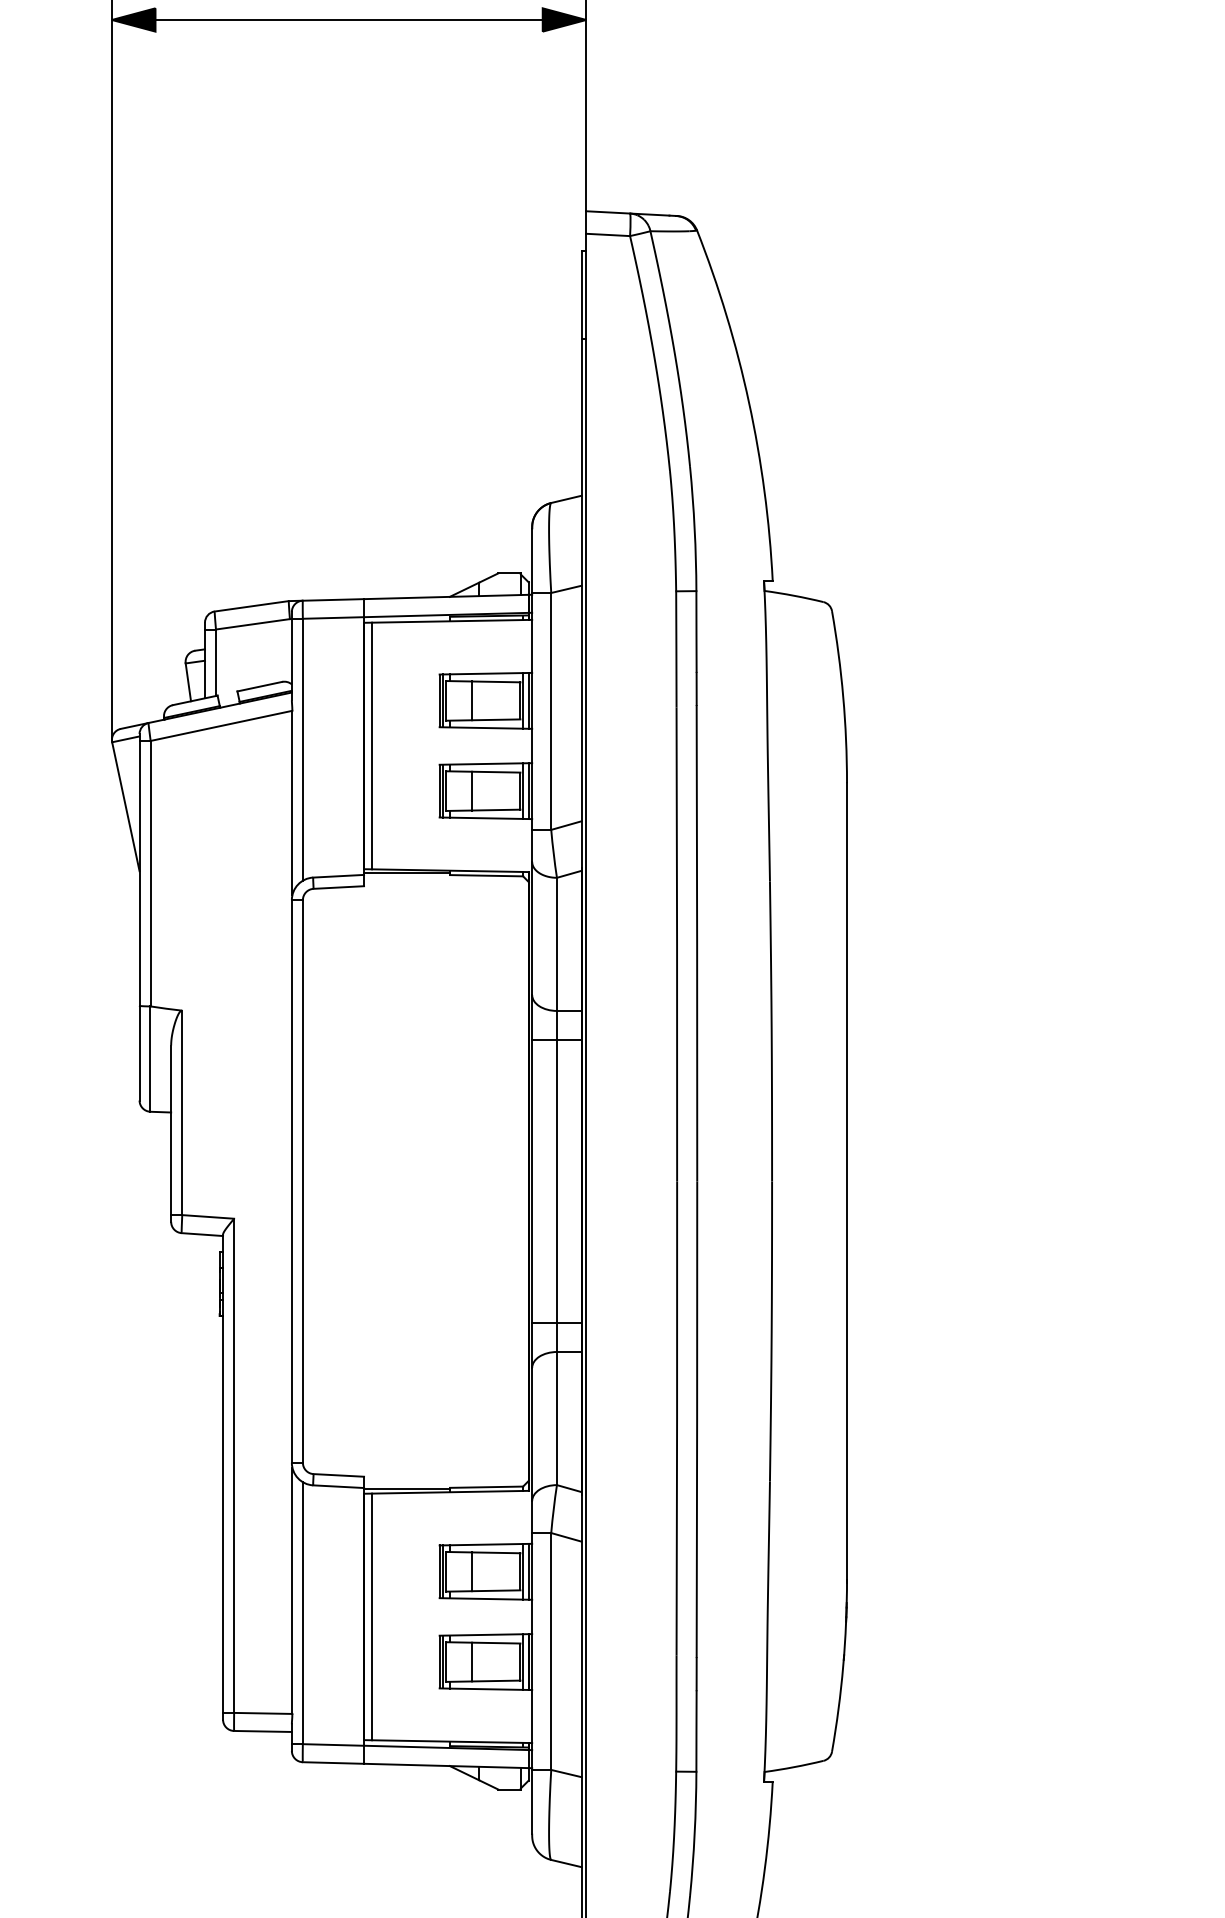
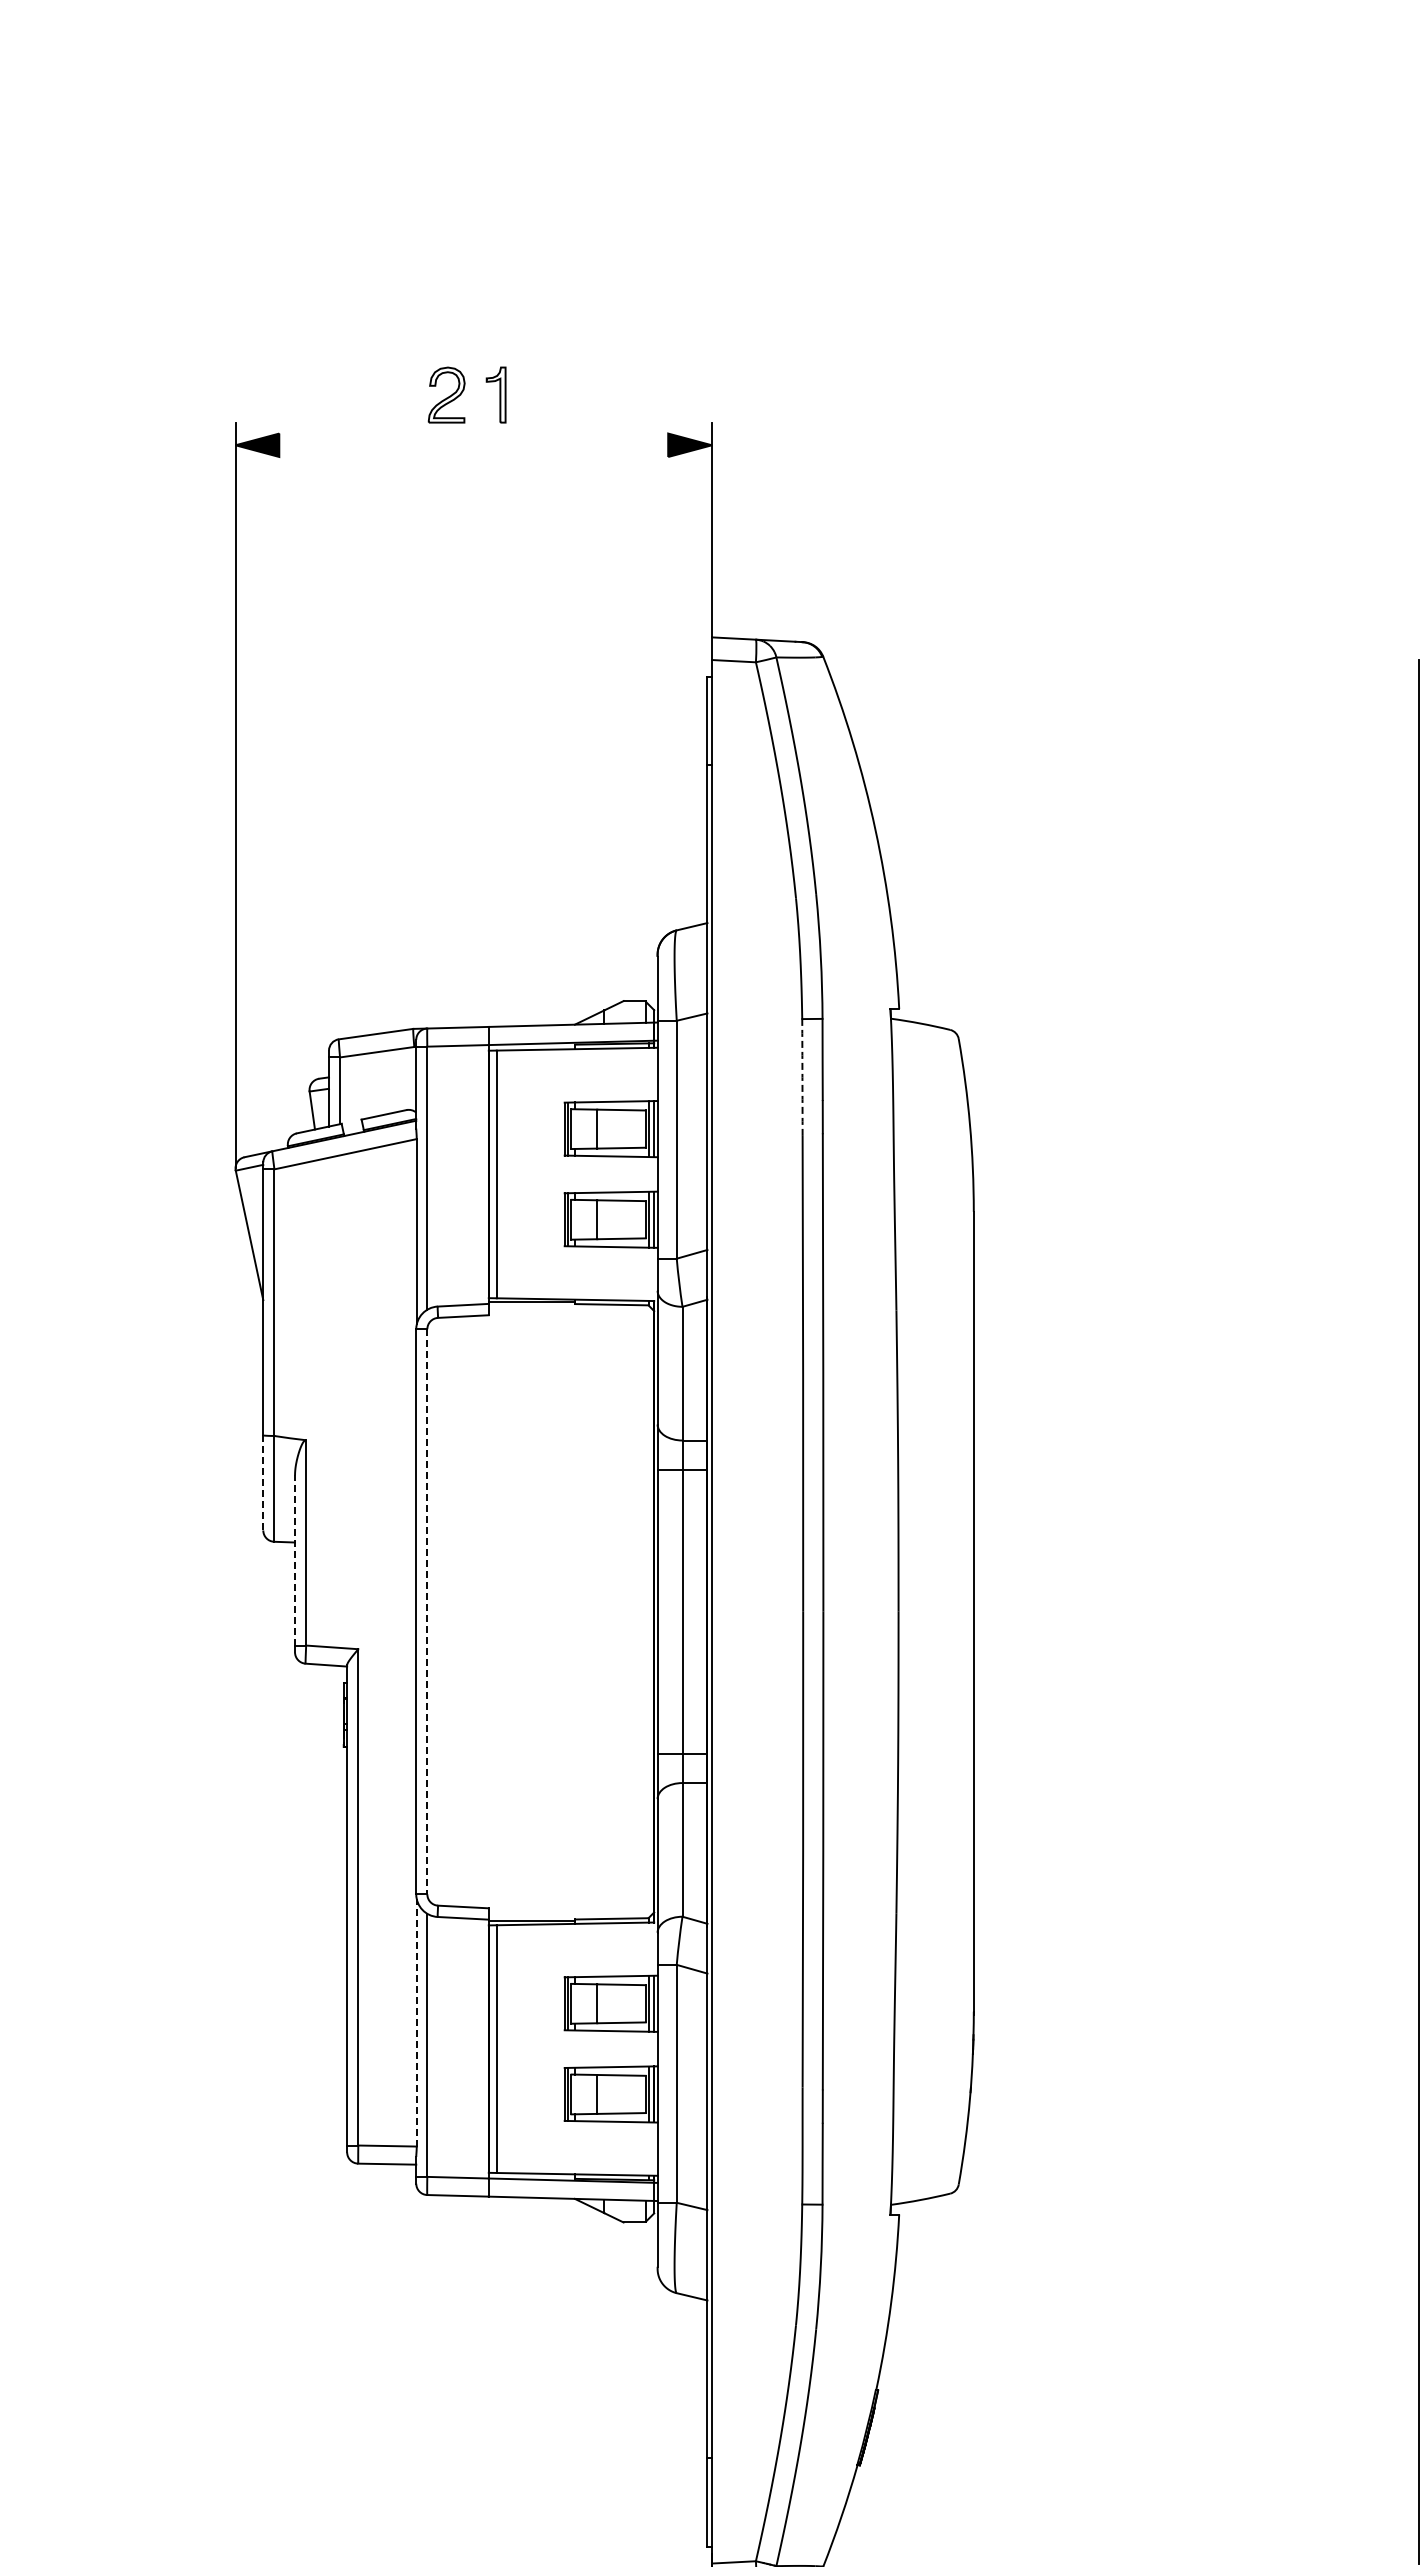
line: (348, 20) -> (473, 445), removed
arc: (676, 649) -> (802, 1077), solid -> dashed
line: (139, 1052) -> (263, 1482), solid -> dashed
line: (171, 1129) -> (295, 1559), solid -> dashed
line: (303, 1181) -> (427, 1611), solid -> dashed
line: (292, 1590) -> (416, 2022), solid -> dashed

